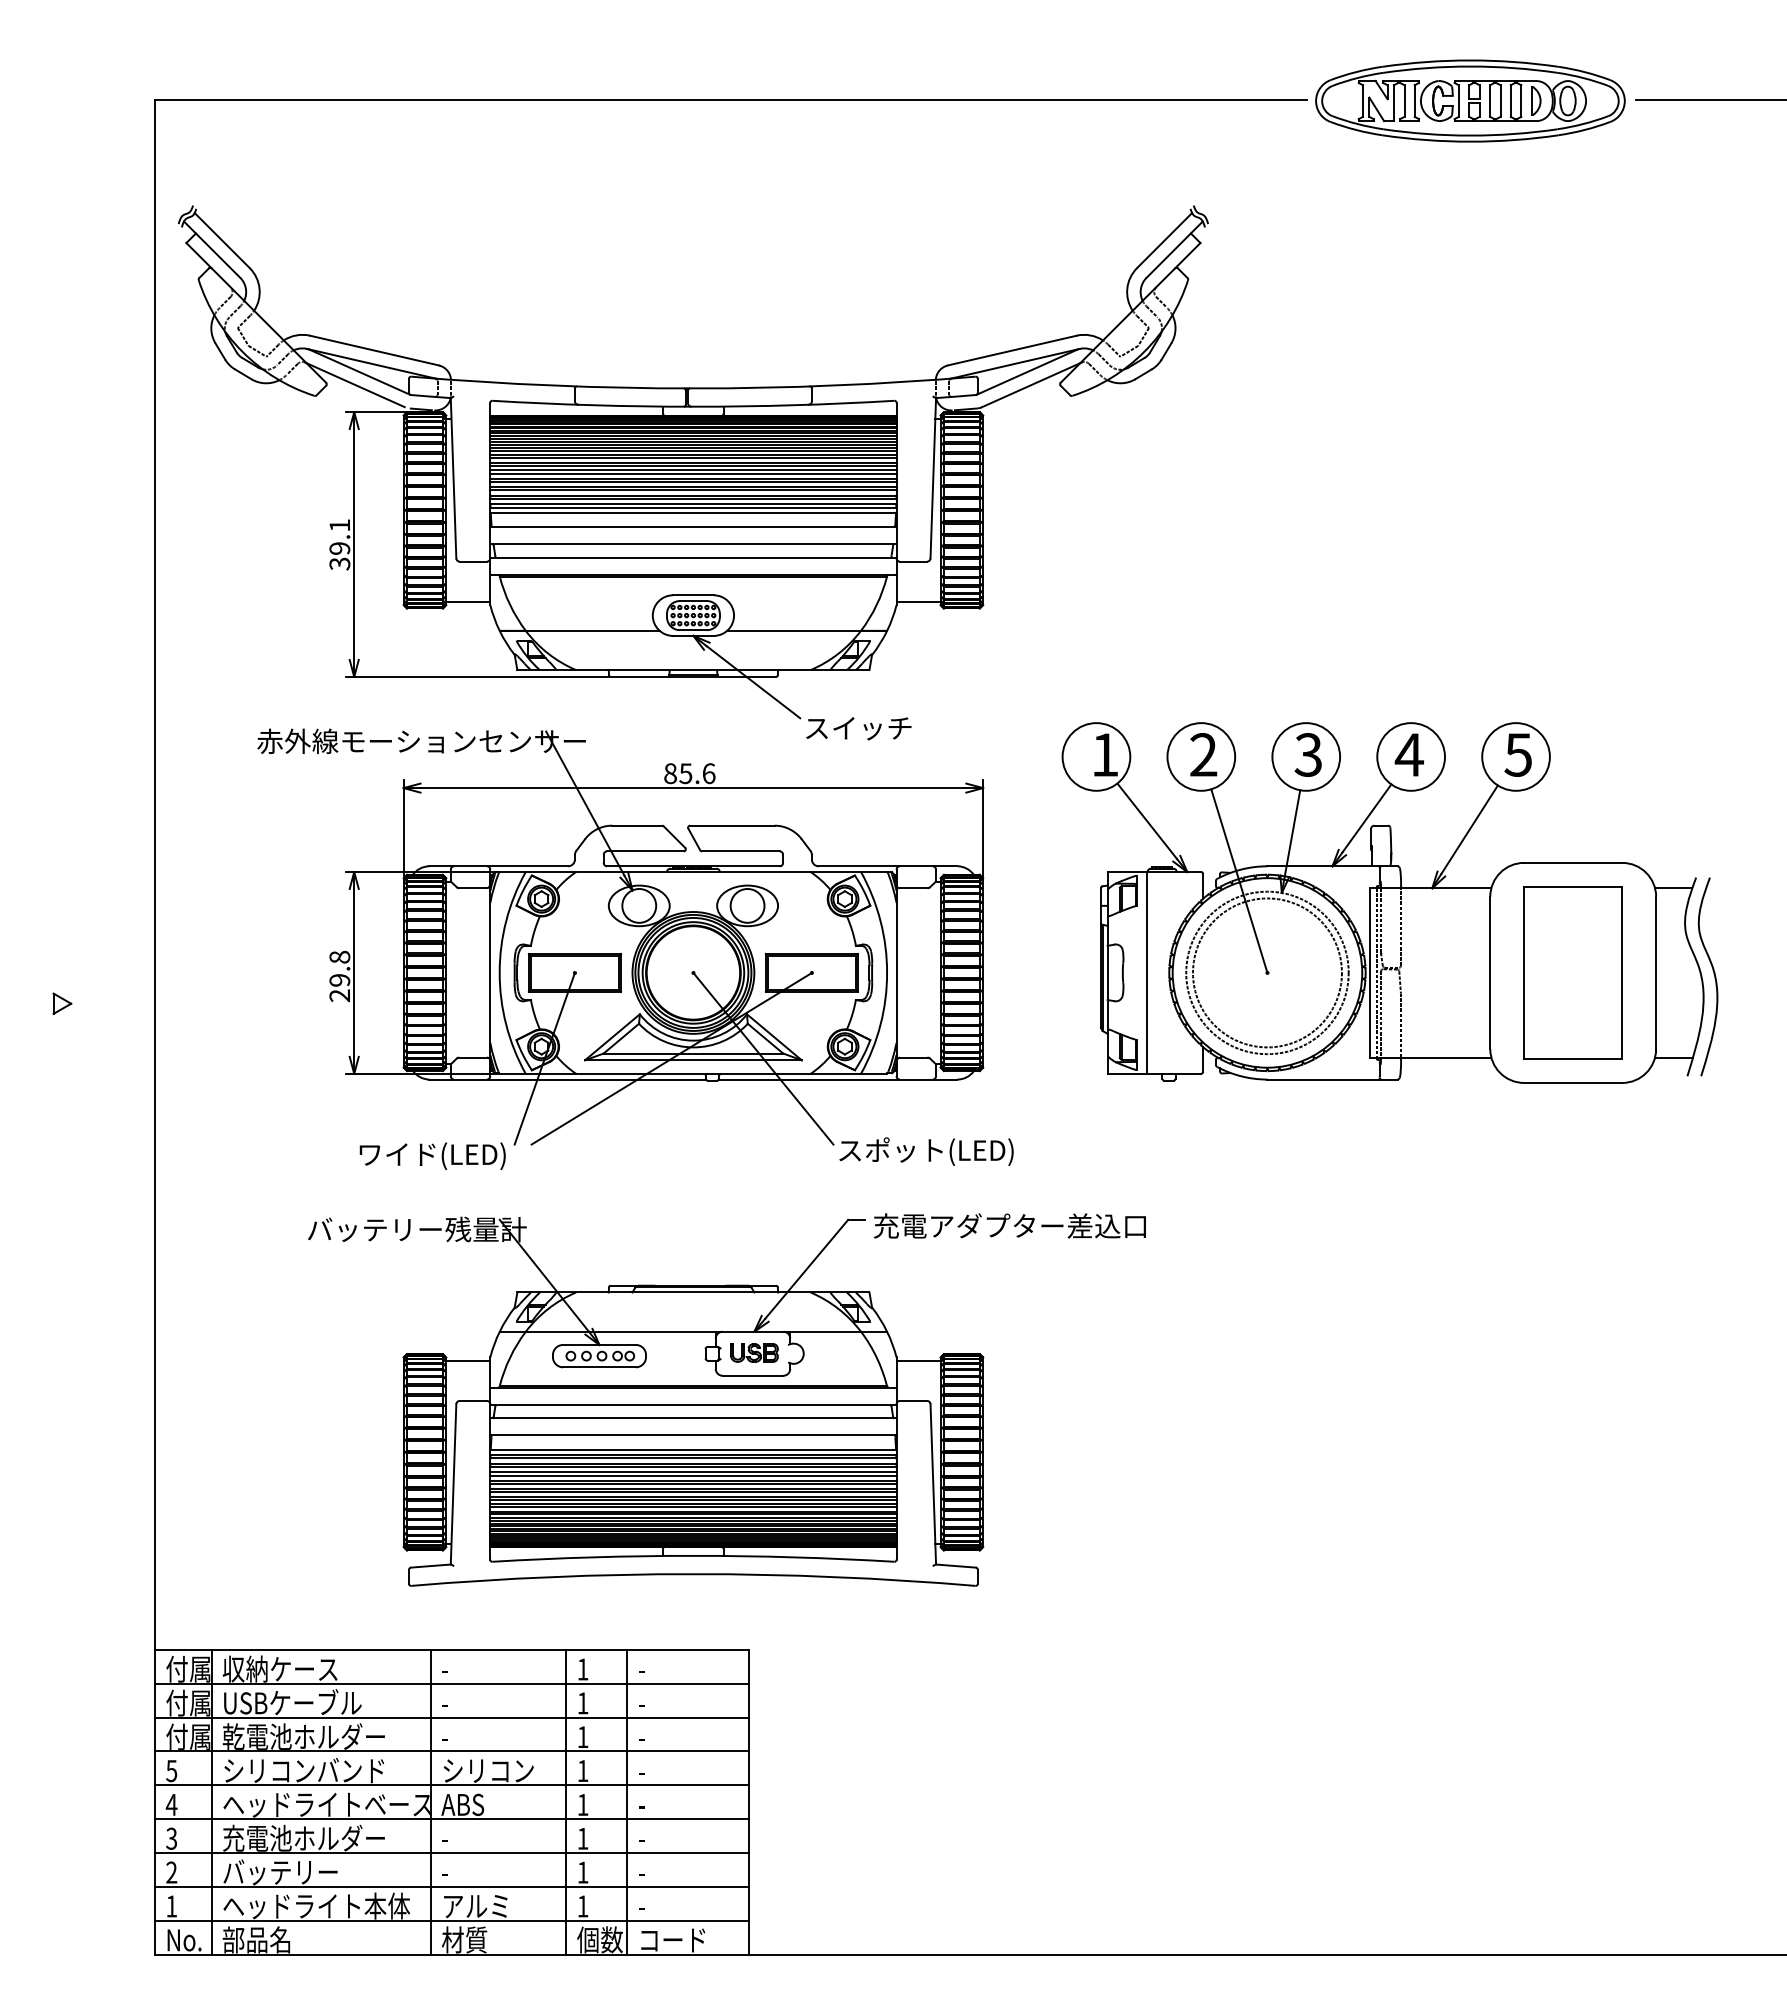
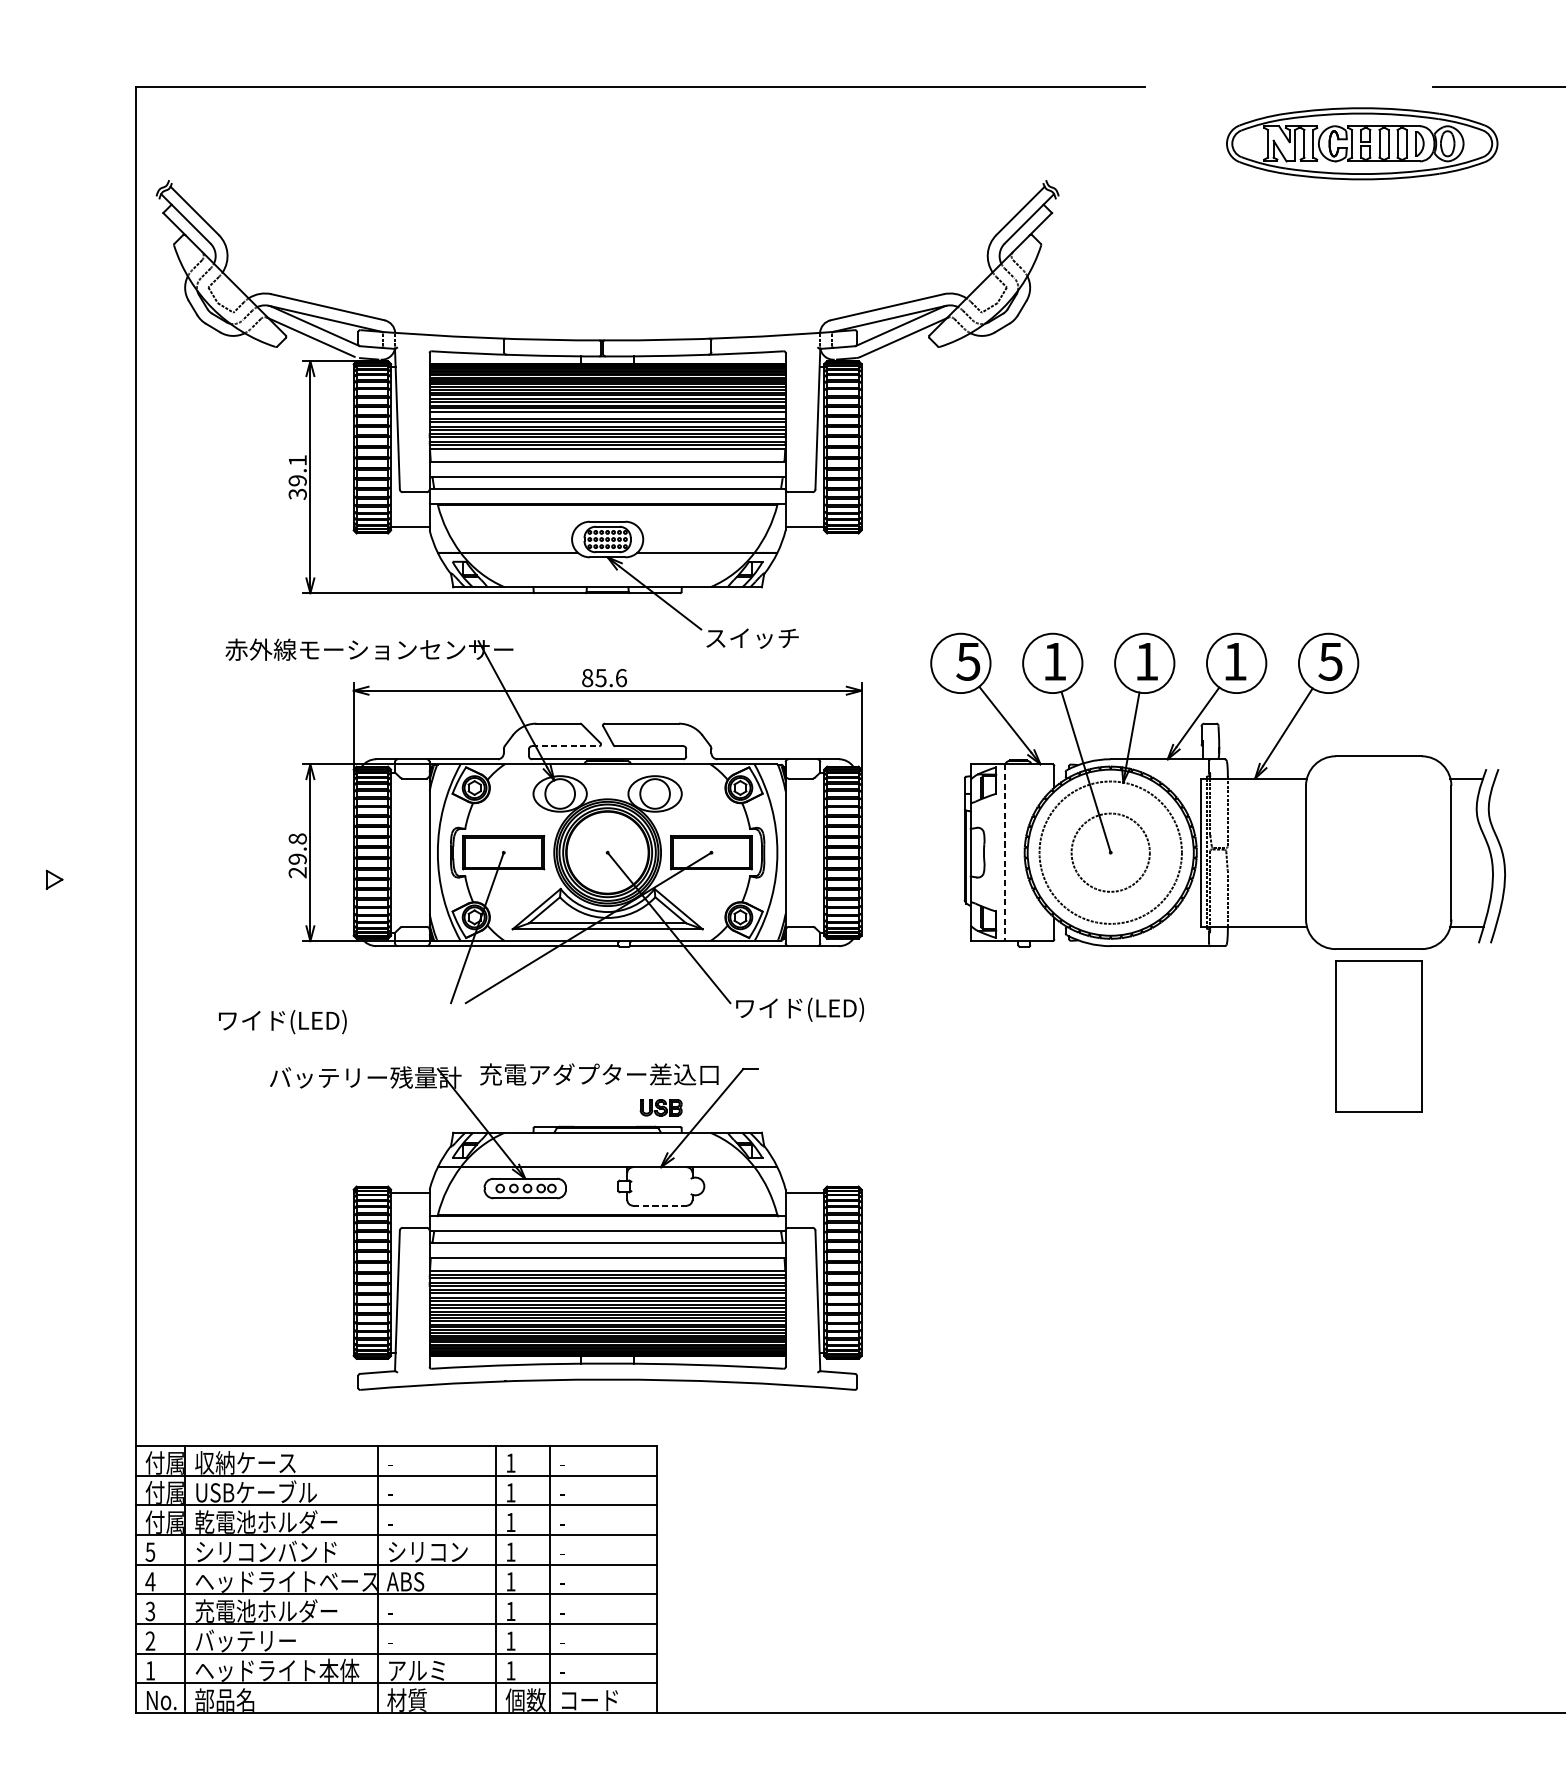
part: (1470, 100) -> (1362, 143), moved
line: (693, 473) -> (607, 415), removed
text: (1104, 754) -> (967, 661), 1 -> 5
text: (1203, 754) -> (1054, 661), 2 -> 1
text: (1307, 754) -> (1145, 661), 3 -> 1
text: (1409, 754) -> (1235, 661), 4 -> 1
line: (645, 851) -> (565, 746), solid -> dashed
line: (1146, 972) -> (1004, 852), solid -> dashed
circle: (1267, 972) -> (1110, 852), size x0.6
part: (1572, 972) -> (1378, 1036), moved
text: (926, 1151) -> (811, 1009), スポット(LED) -> ワイド(LED)
text: (432, 1156) -> (282, 1022), moved
text: (1009, 1225) -> (598, 1074), moved
part: (754, 1352) -> (661, 1107), moved
line: (753, 1375) -> (660, 1205), solid -> dashed

